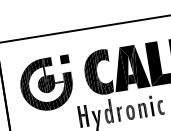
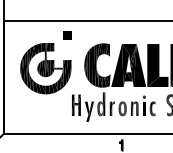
part: (65, 59) -> (67, 35), moved

